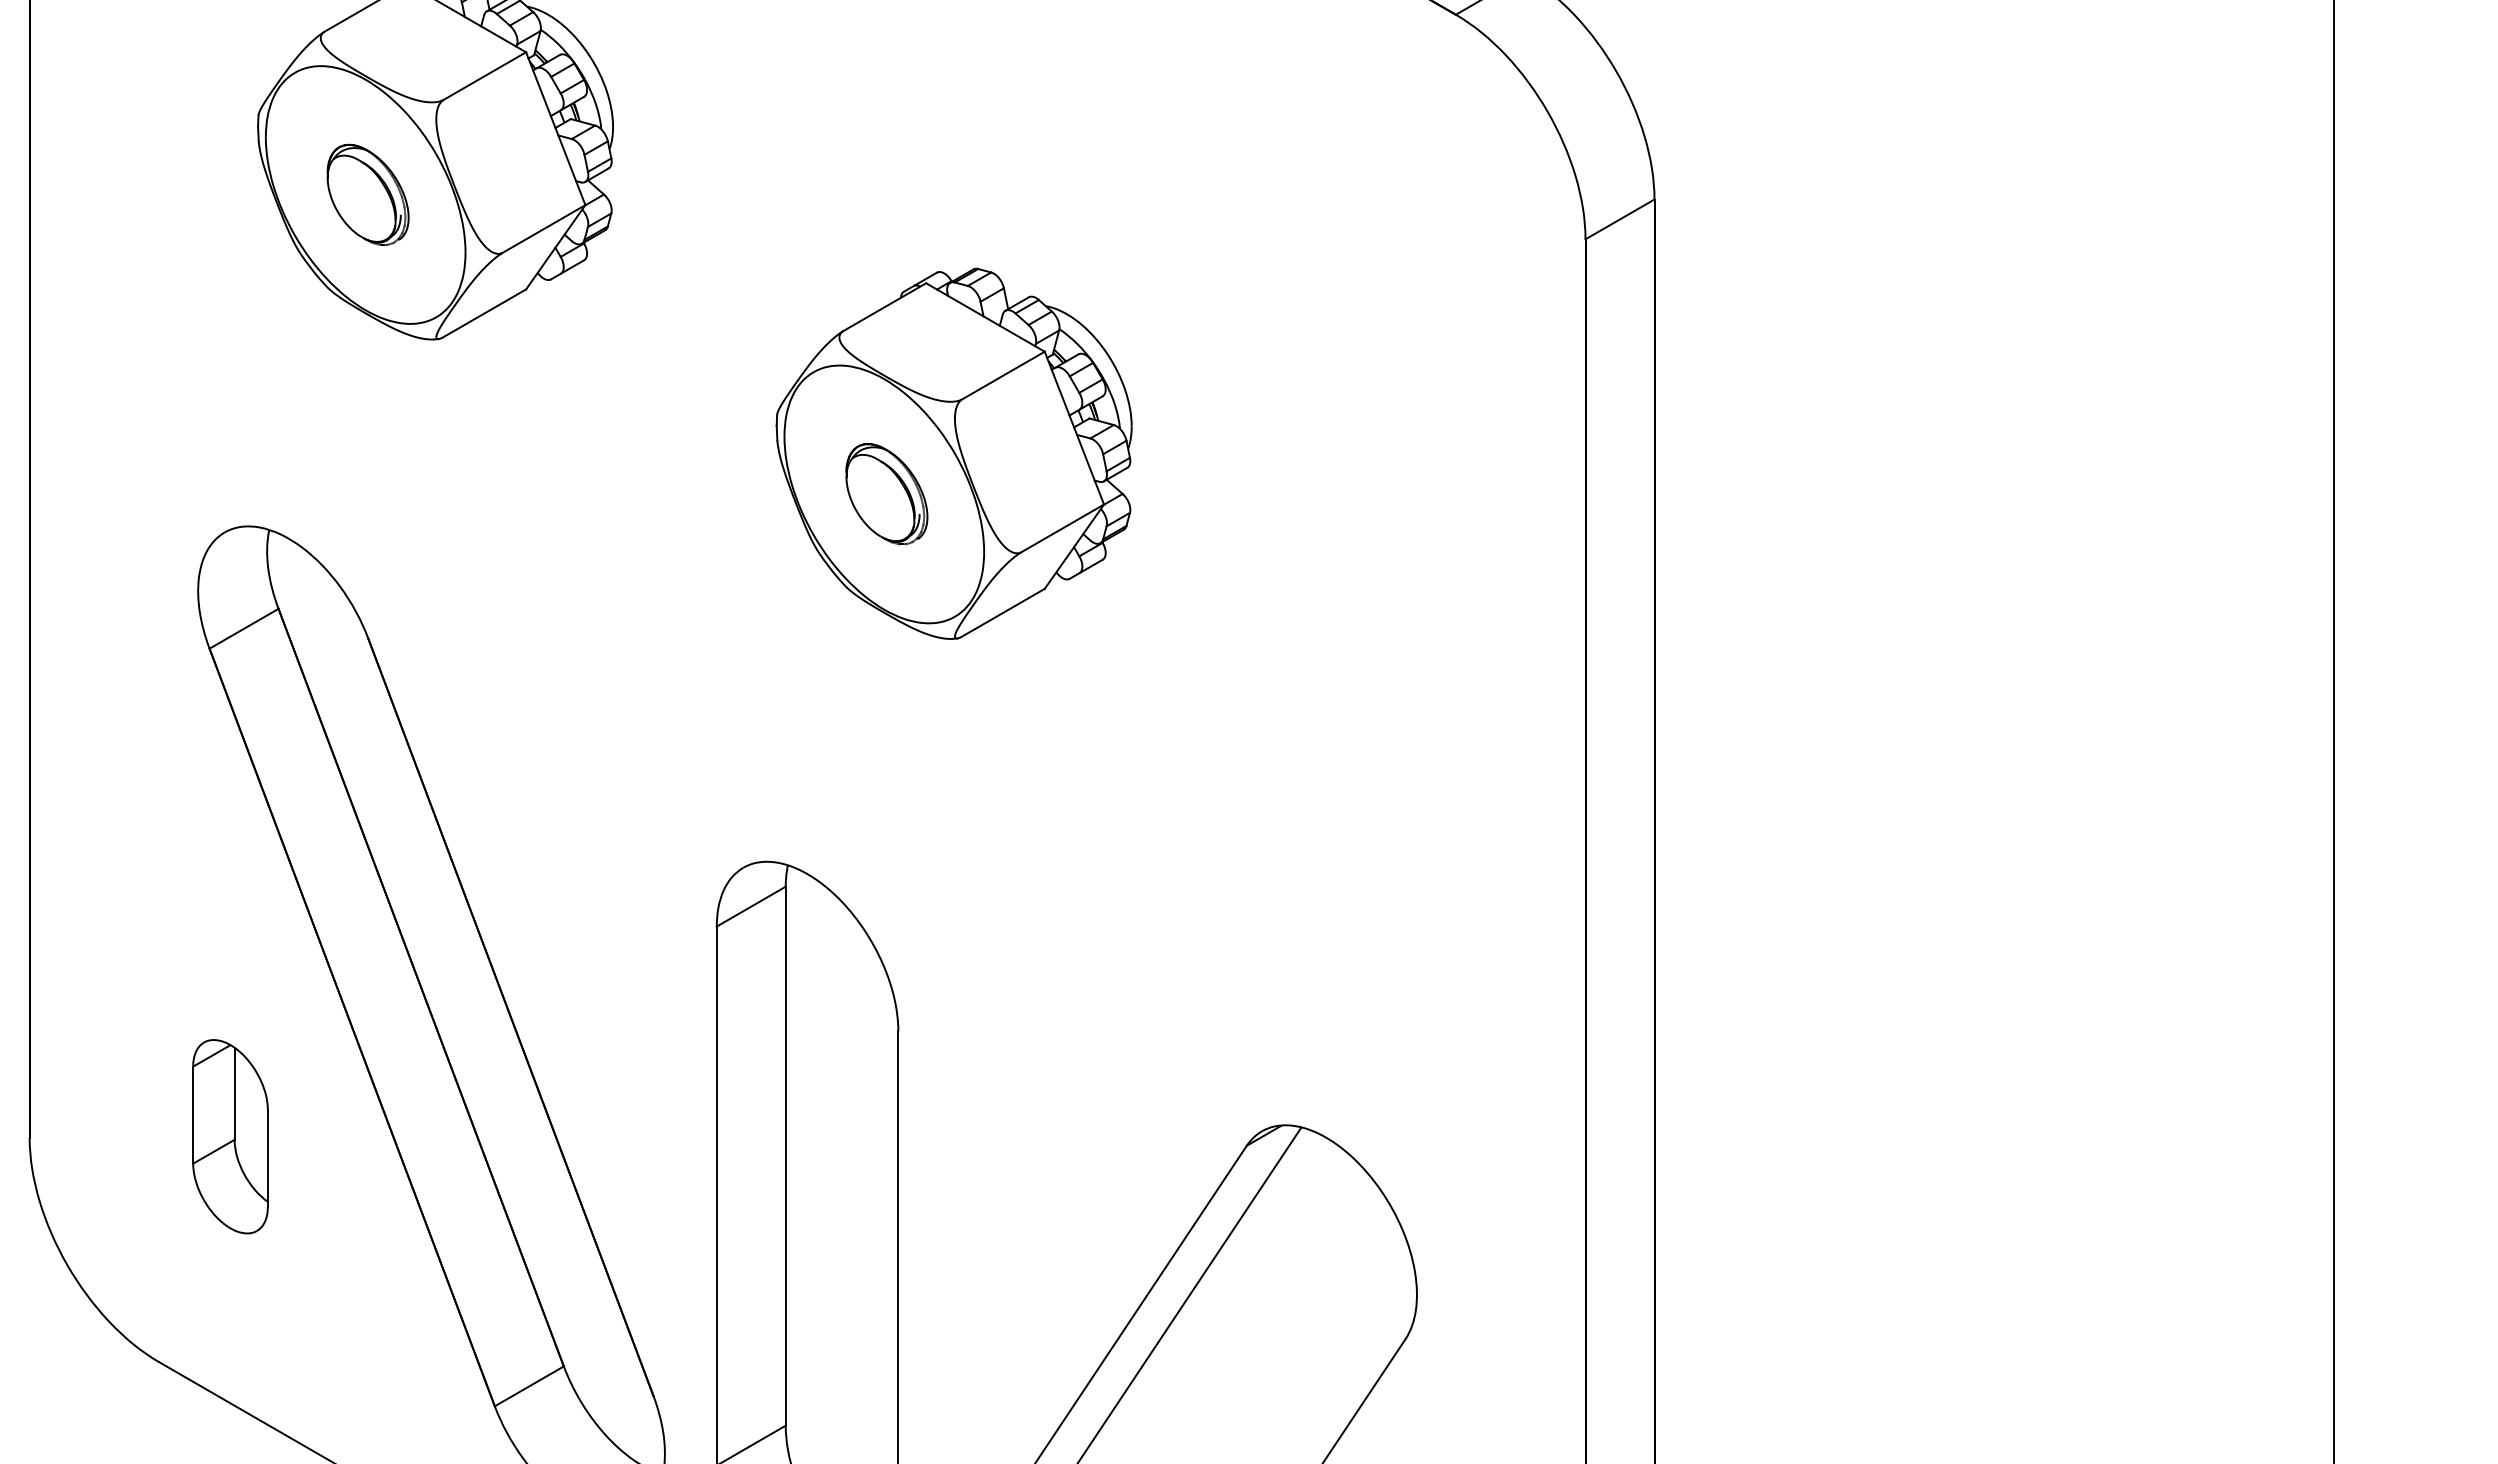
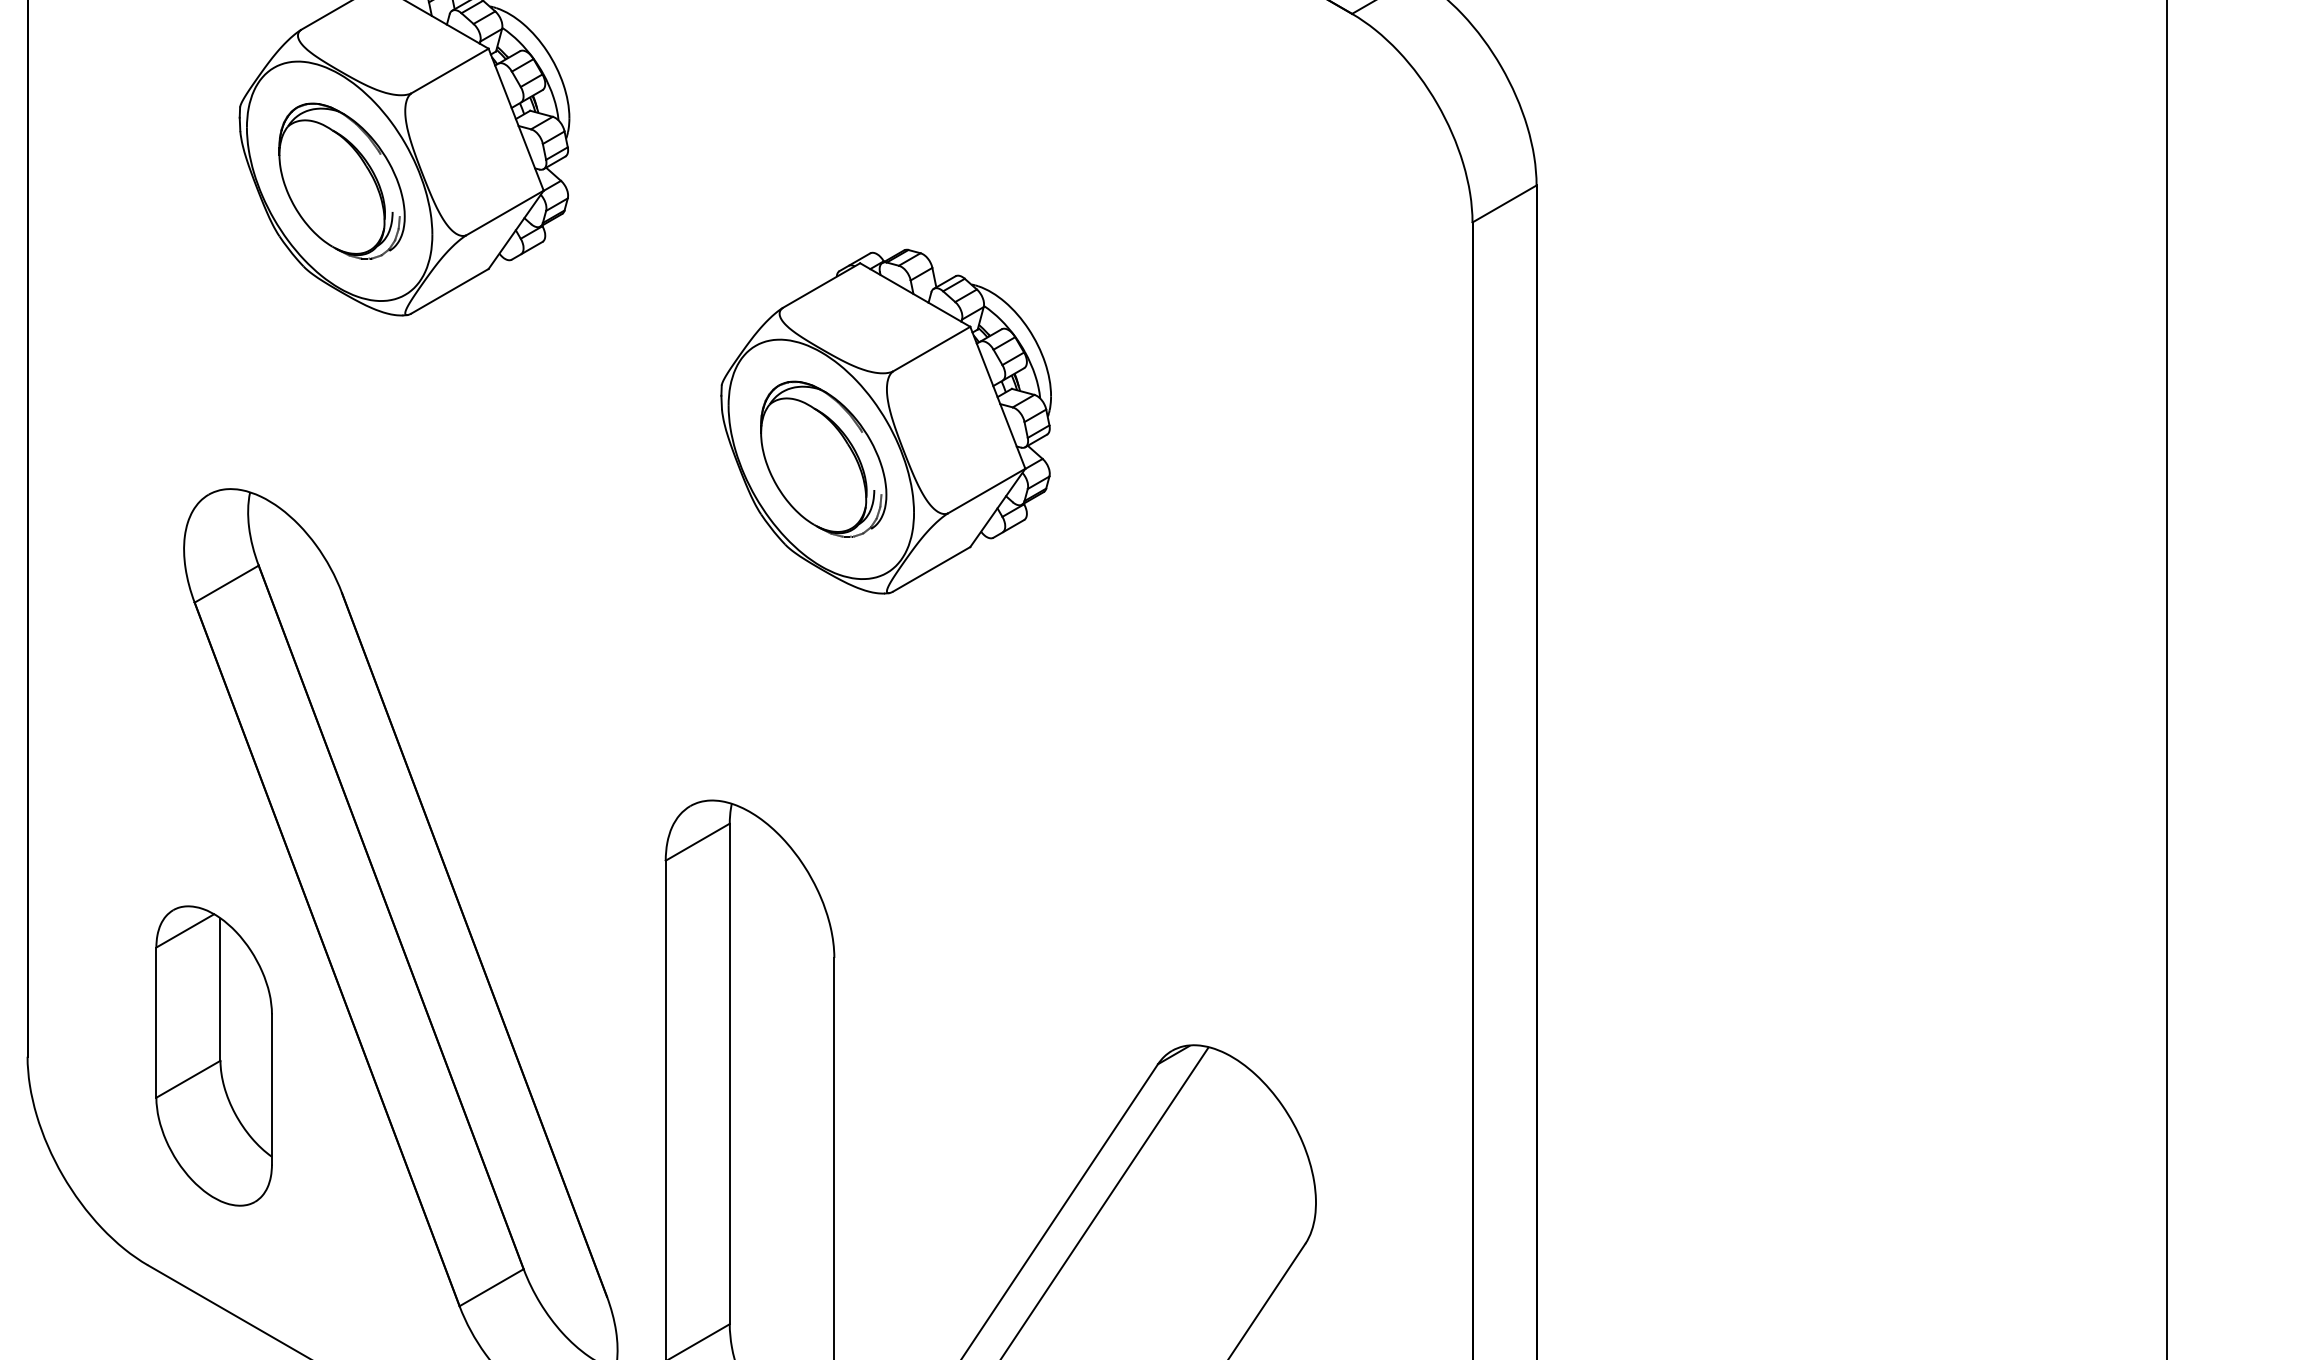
part: (367, 194) -> (341, 180), size x1.67
part: (886, 493) -> (823, 458), size x1.67
part: (230, 1136) -> (214, 1055), size x1.67

